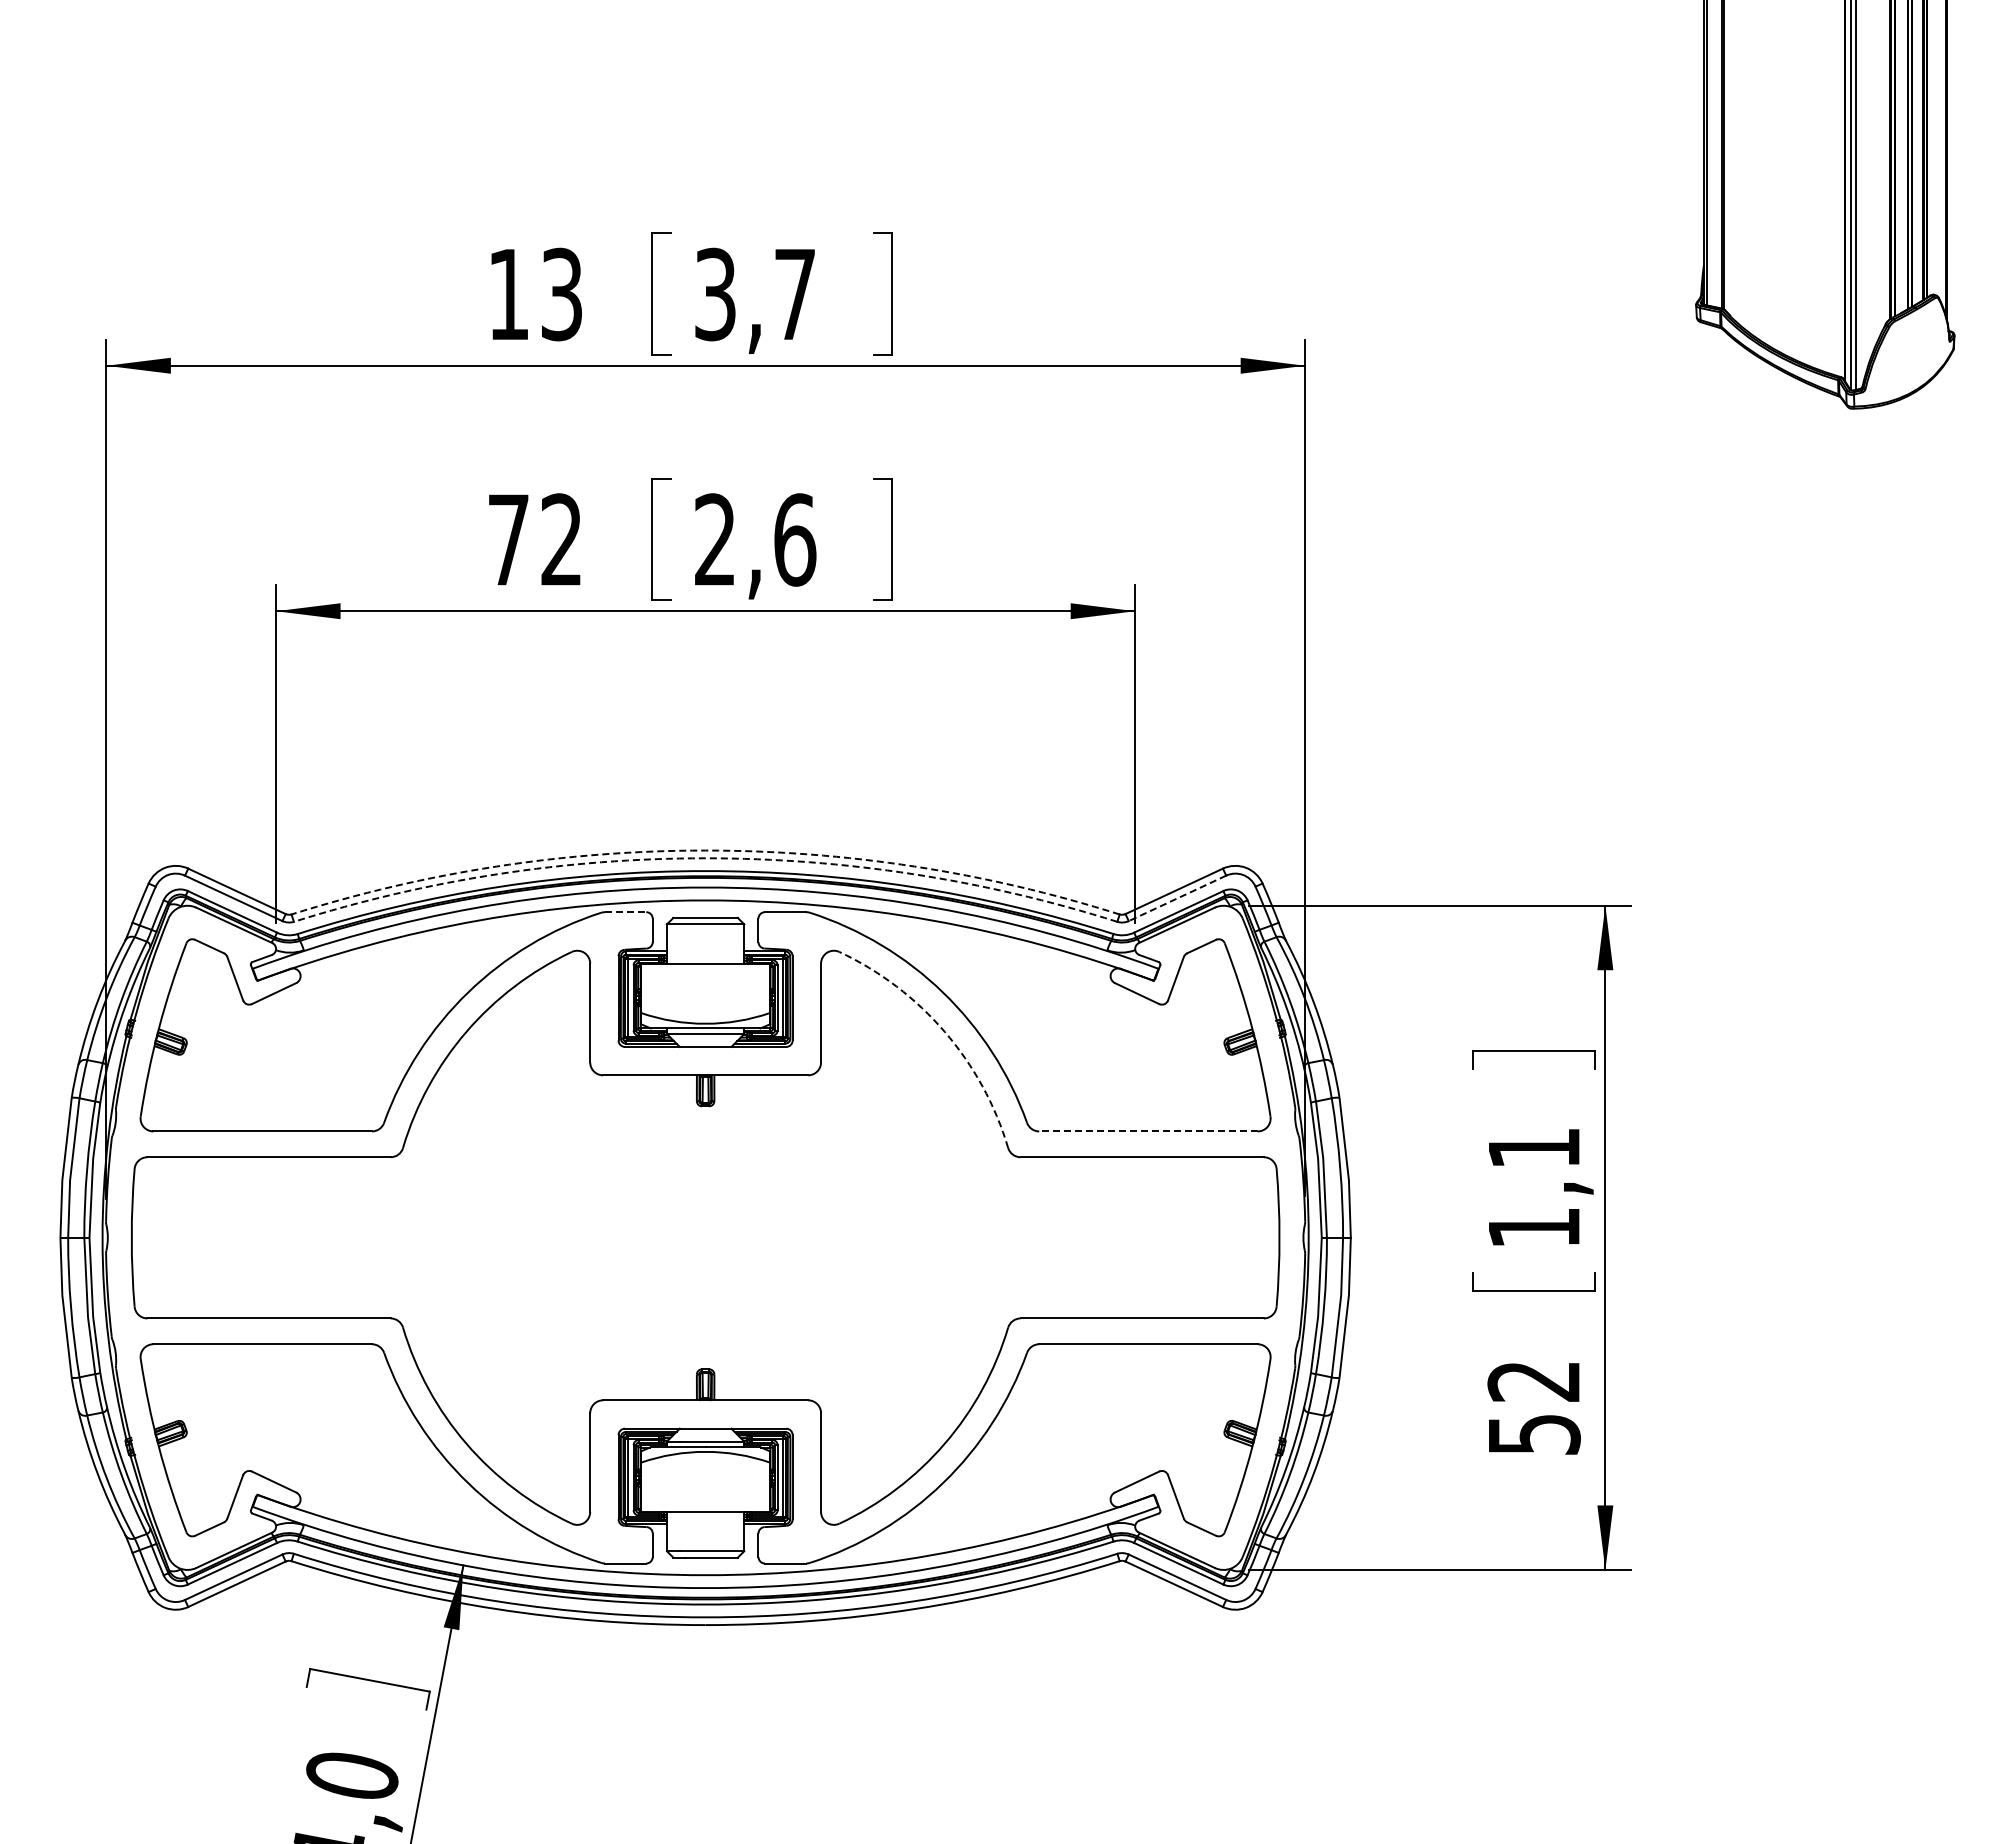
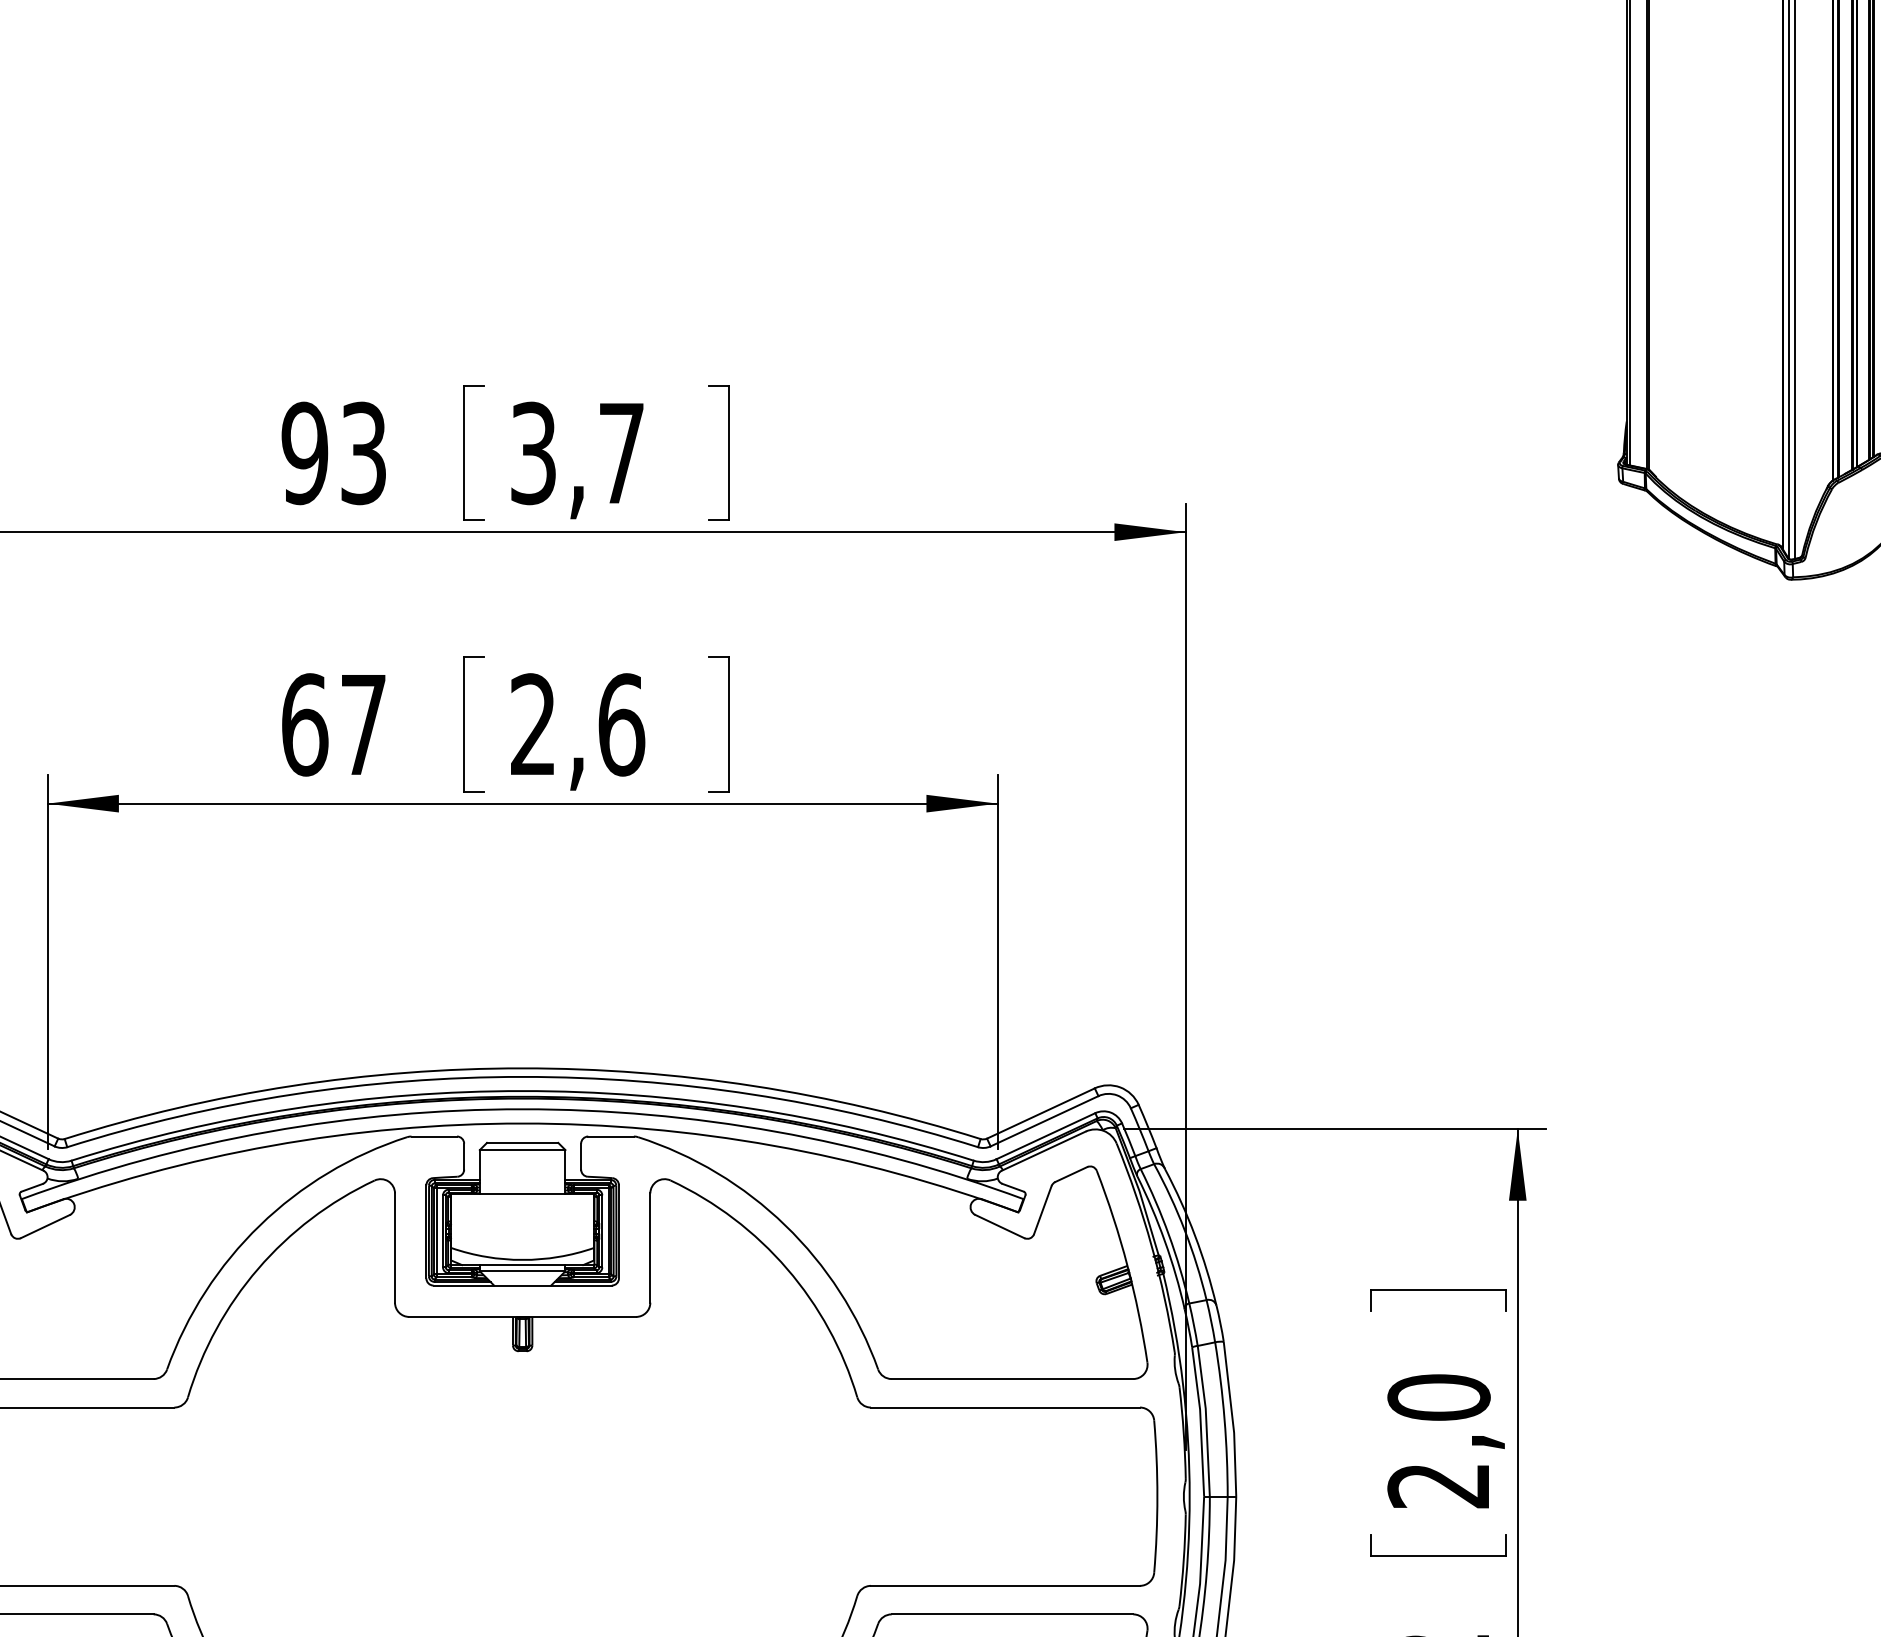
text: (508, 294) -> (304, 453), 13 -> 93
text: (534, 539) -> (333, 724), 72 -> 67
arc: (705, 850) -> (522, 1068), dashed -> solid
arc: (705, 858) -> (522, 1077), dashed -> solid
line: (1177, 898) -> (1044, 1121), dashed -> solid
line: (625, 912) -> (434, 1136), dashed -> solid
arc: (944, 1031) -> (786, 1268), dashed -> solid
line: (1148, 1131) -> (1012, 1379), dashed -> solid
text: (1533, 1187) -> (1438, 1441), 1,1 -> 2,0

